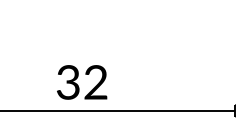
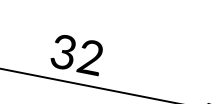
text: (82, 82) -> (77, 54), moved

